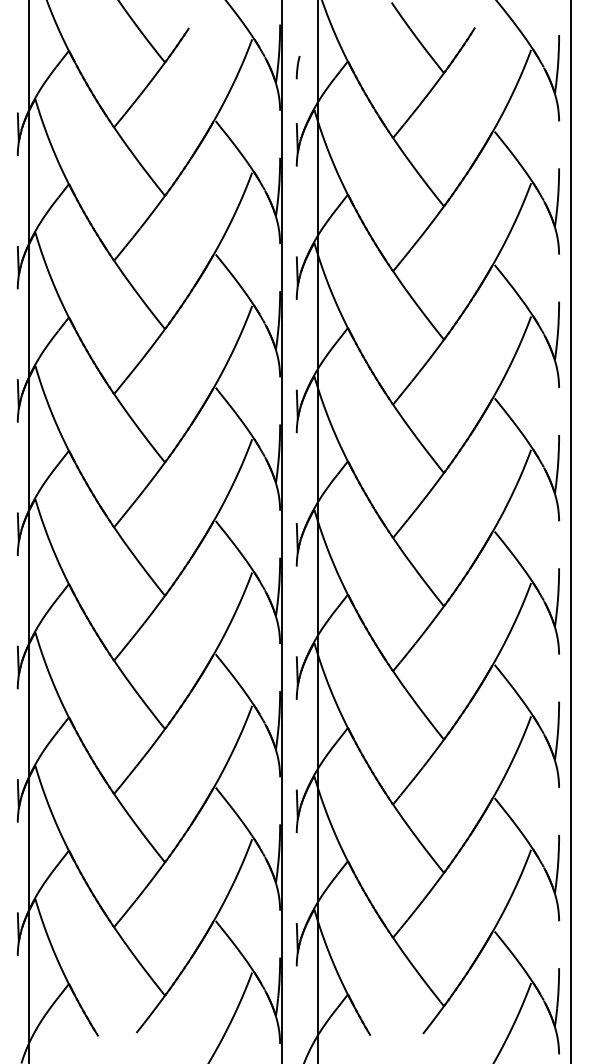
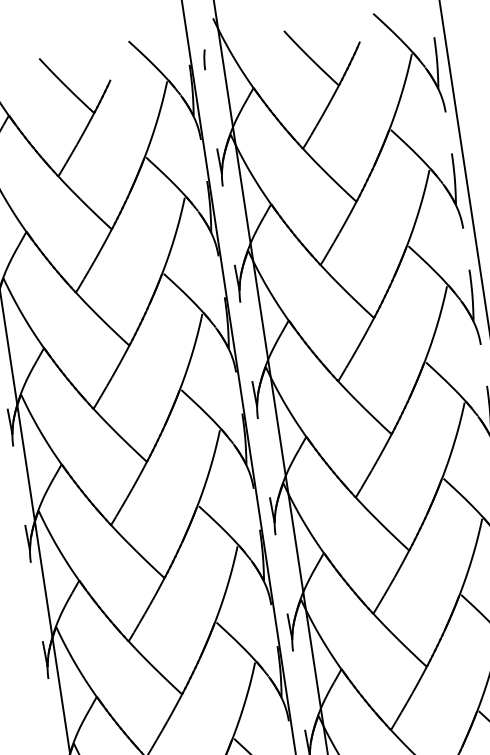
line: (297, 67) -> (204, 59), moved

